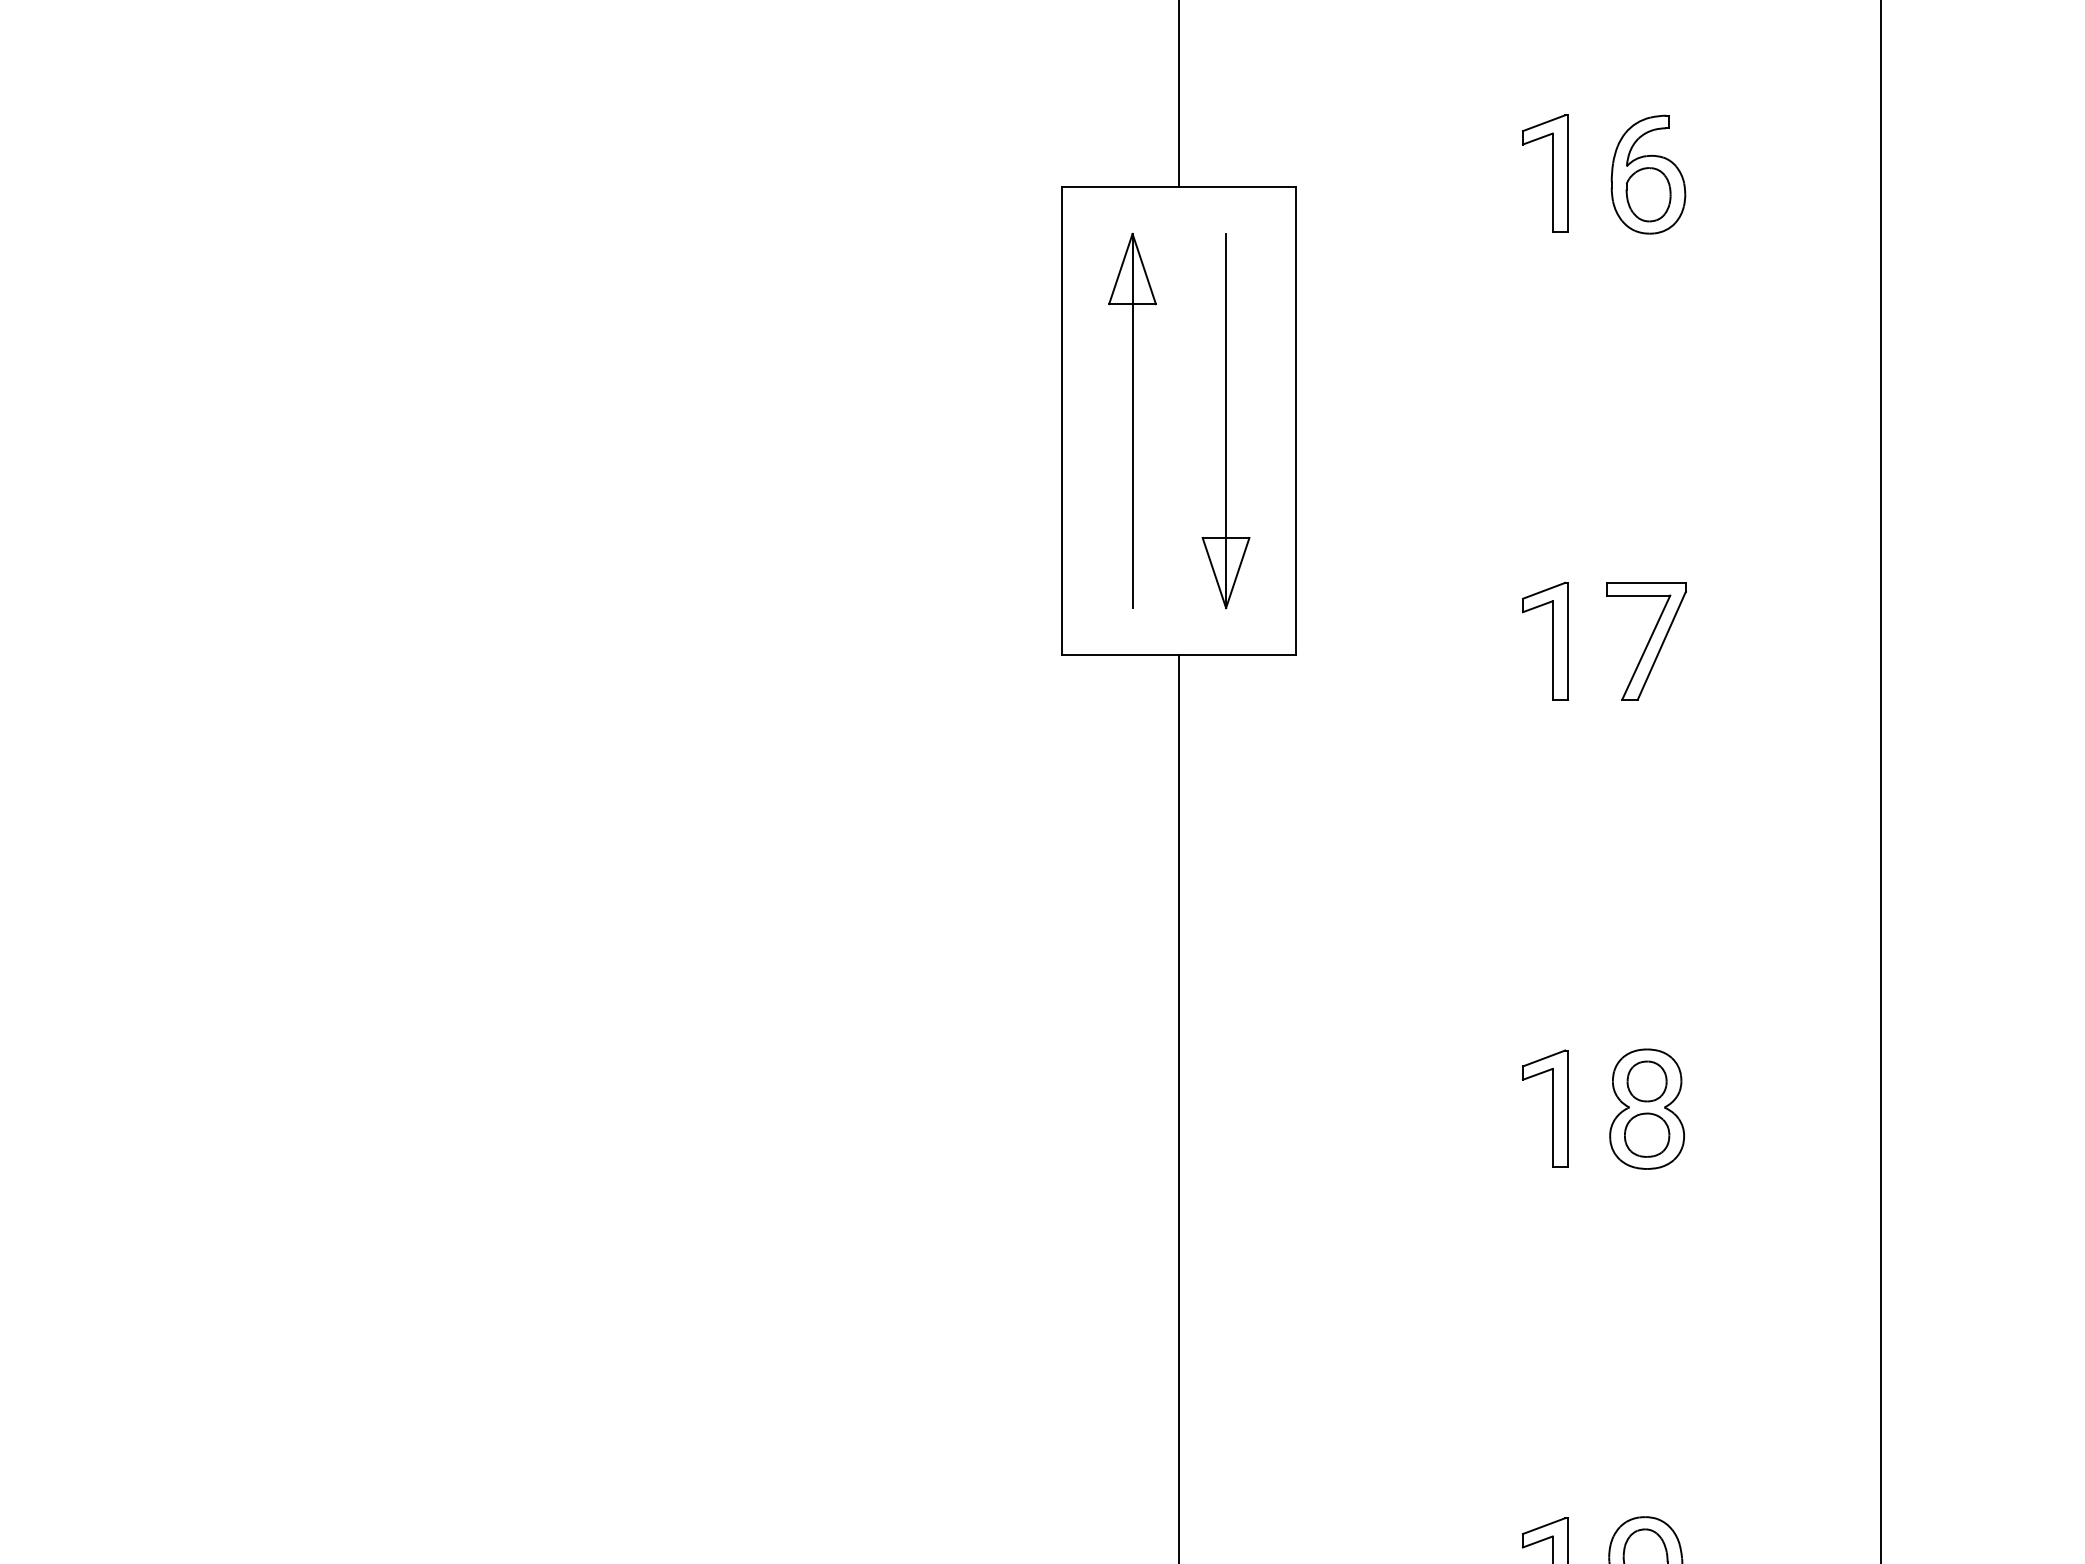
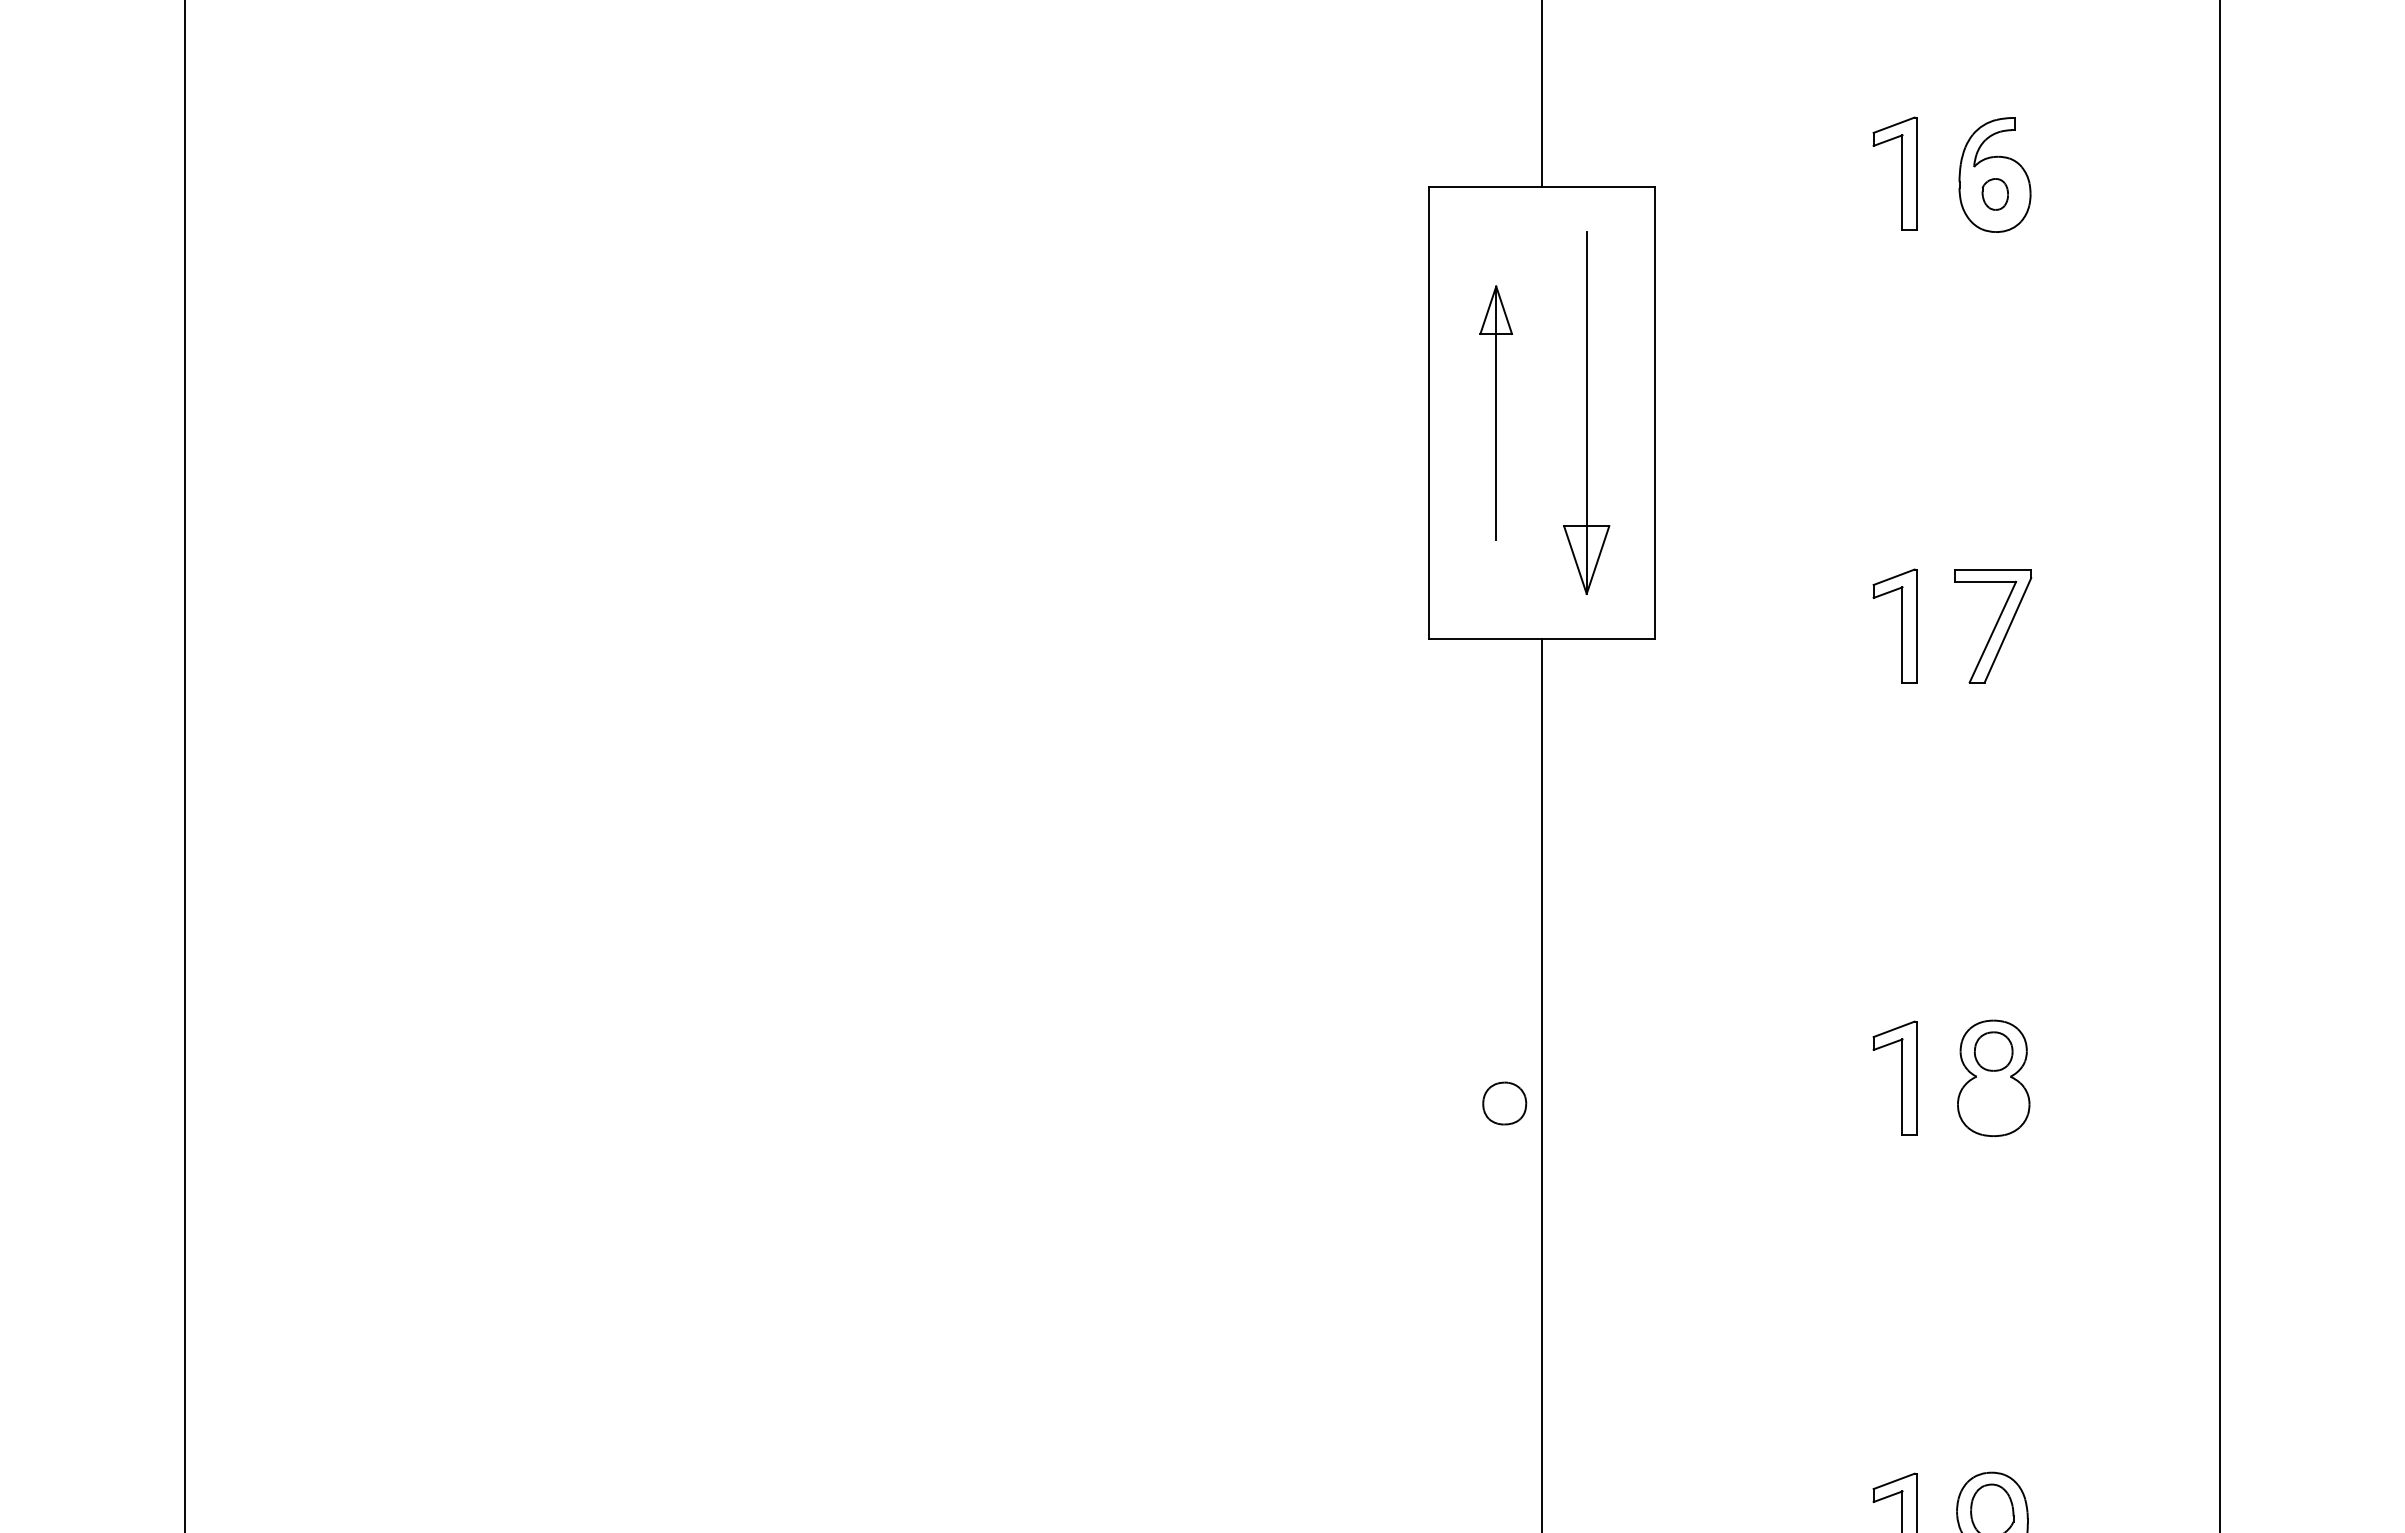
part: (1648, 194) -> (1995, 194), size x0.6
part: (1131, 420) -> (1495, 412), size x0.7
part: (1646, 1135) -> (1504, 1103), moved

